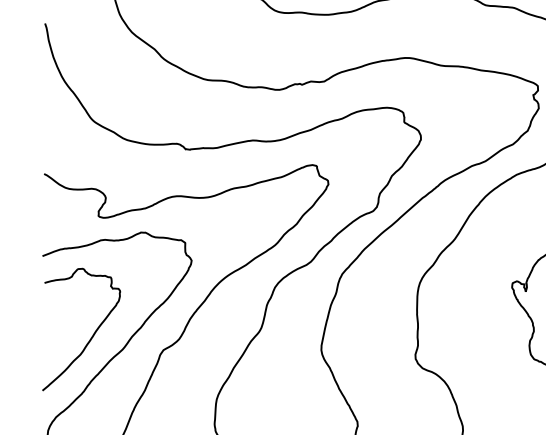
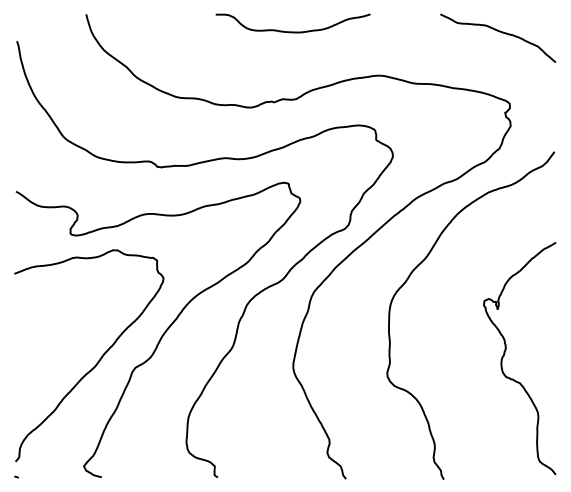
curve: (92, 334) -> (64, 352), removed

